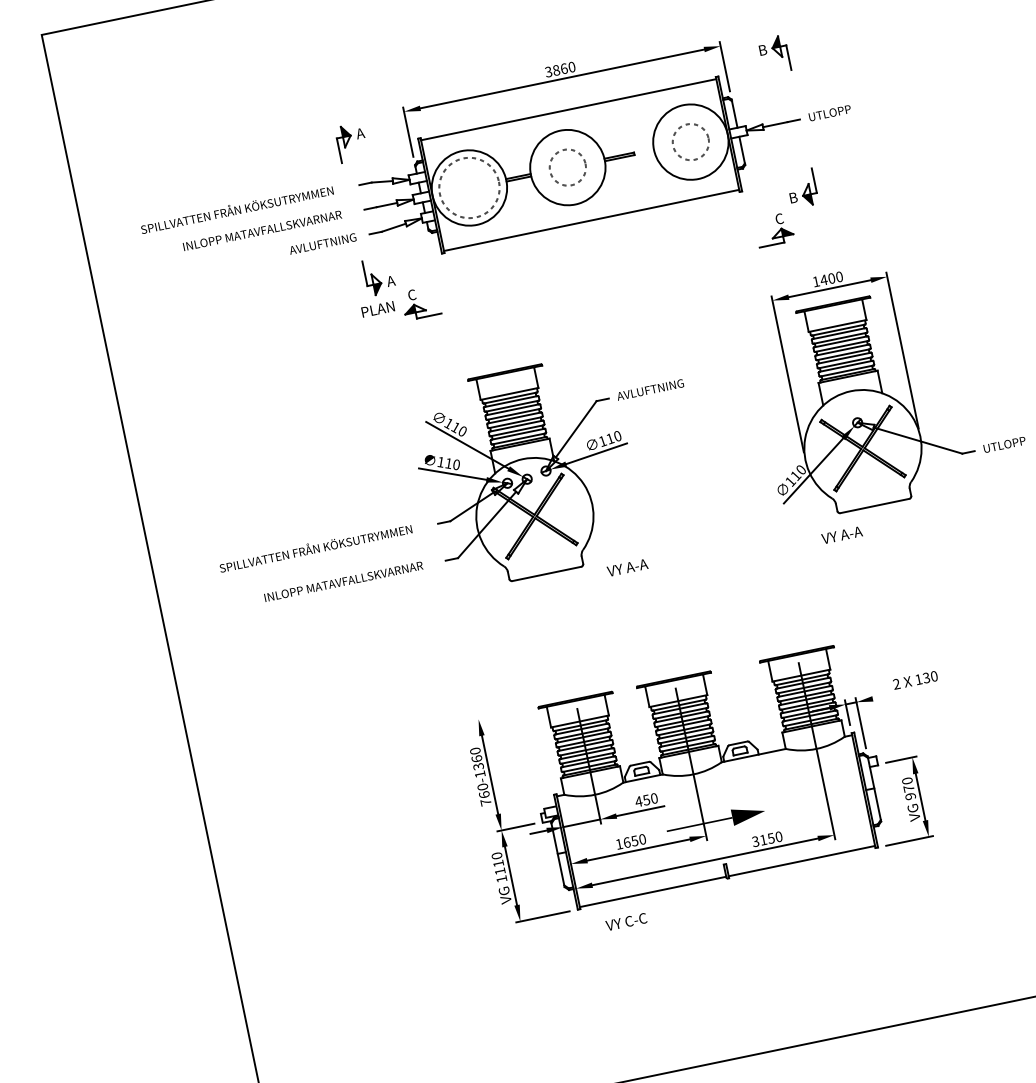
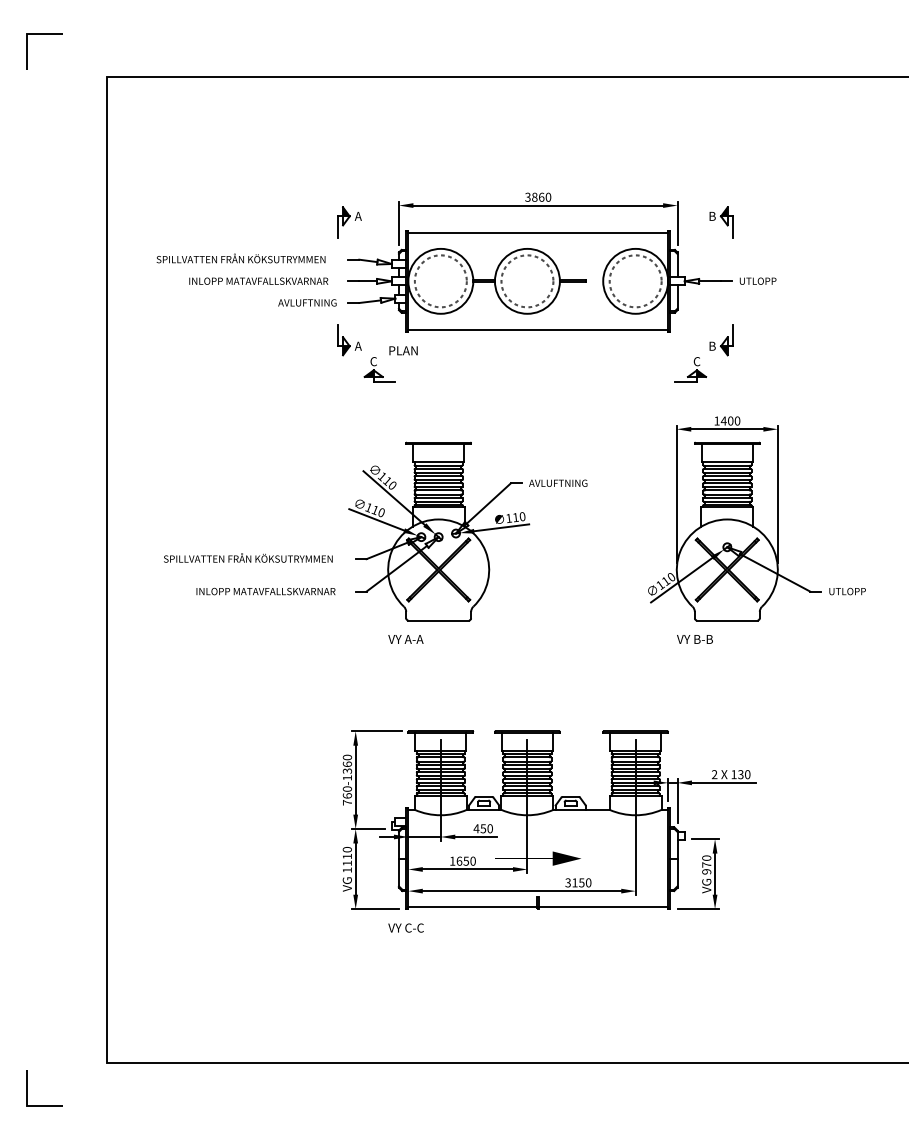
circle: (690, 142) -> (635, 281), size x1.67
circle: (567, 167) -> (527, 281), size x1.67
text: (377, 309) -> (403, 350), moved
text: (851, 533) -> (702, 639), VY A-A -> VY B-B
text: (627, 567) -> (405, 639), moved
line: (908, 691) -> (723, 782), added
line: (502, 714) -> (376, 731), added
text: (625, 921) -> (405, 927), moved

